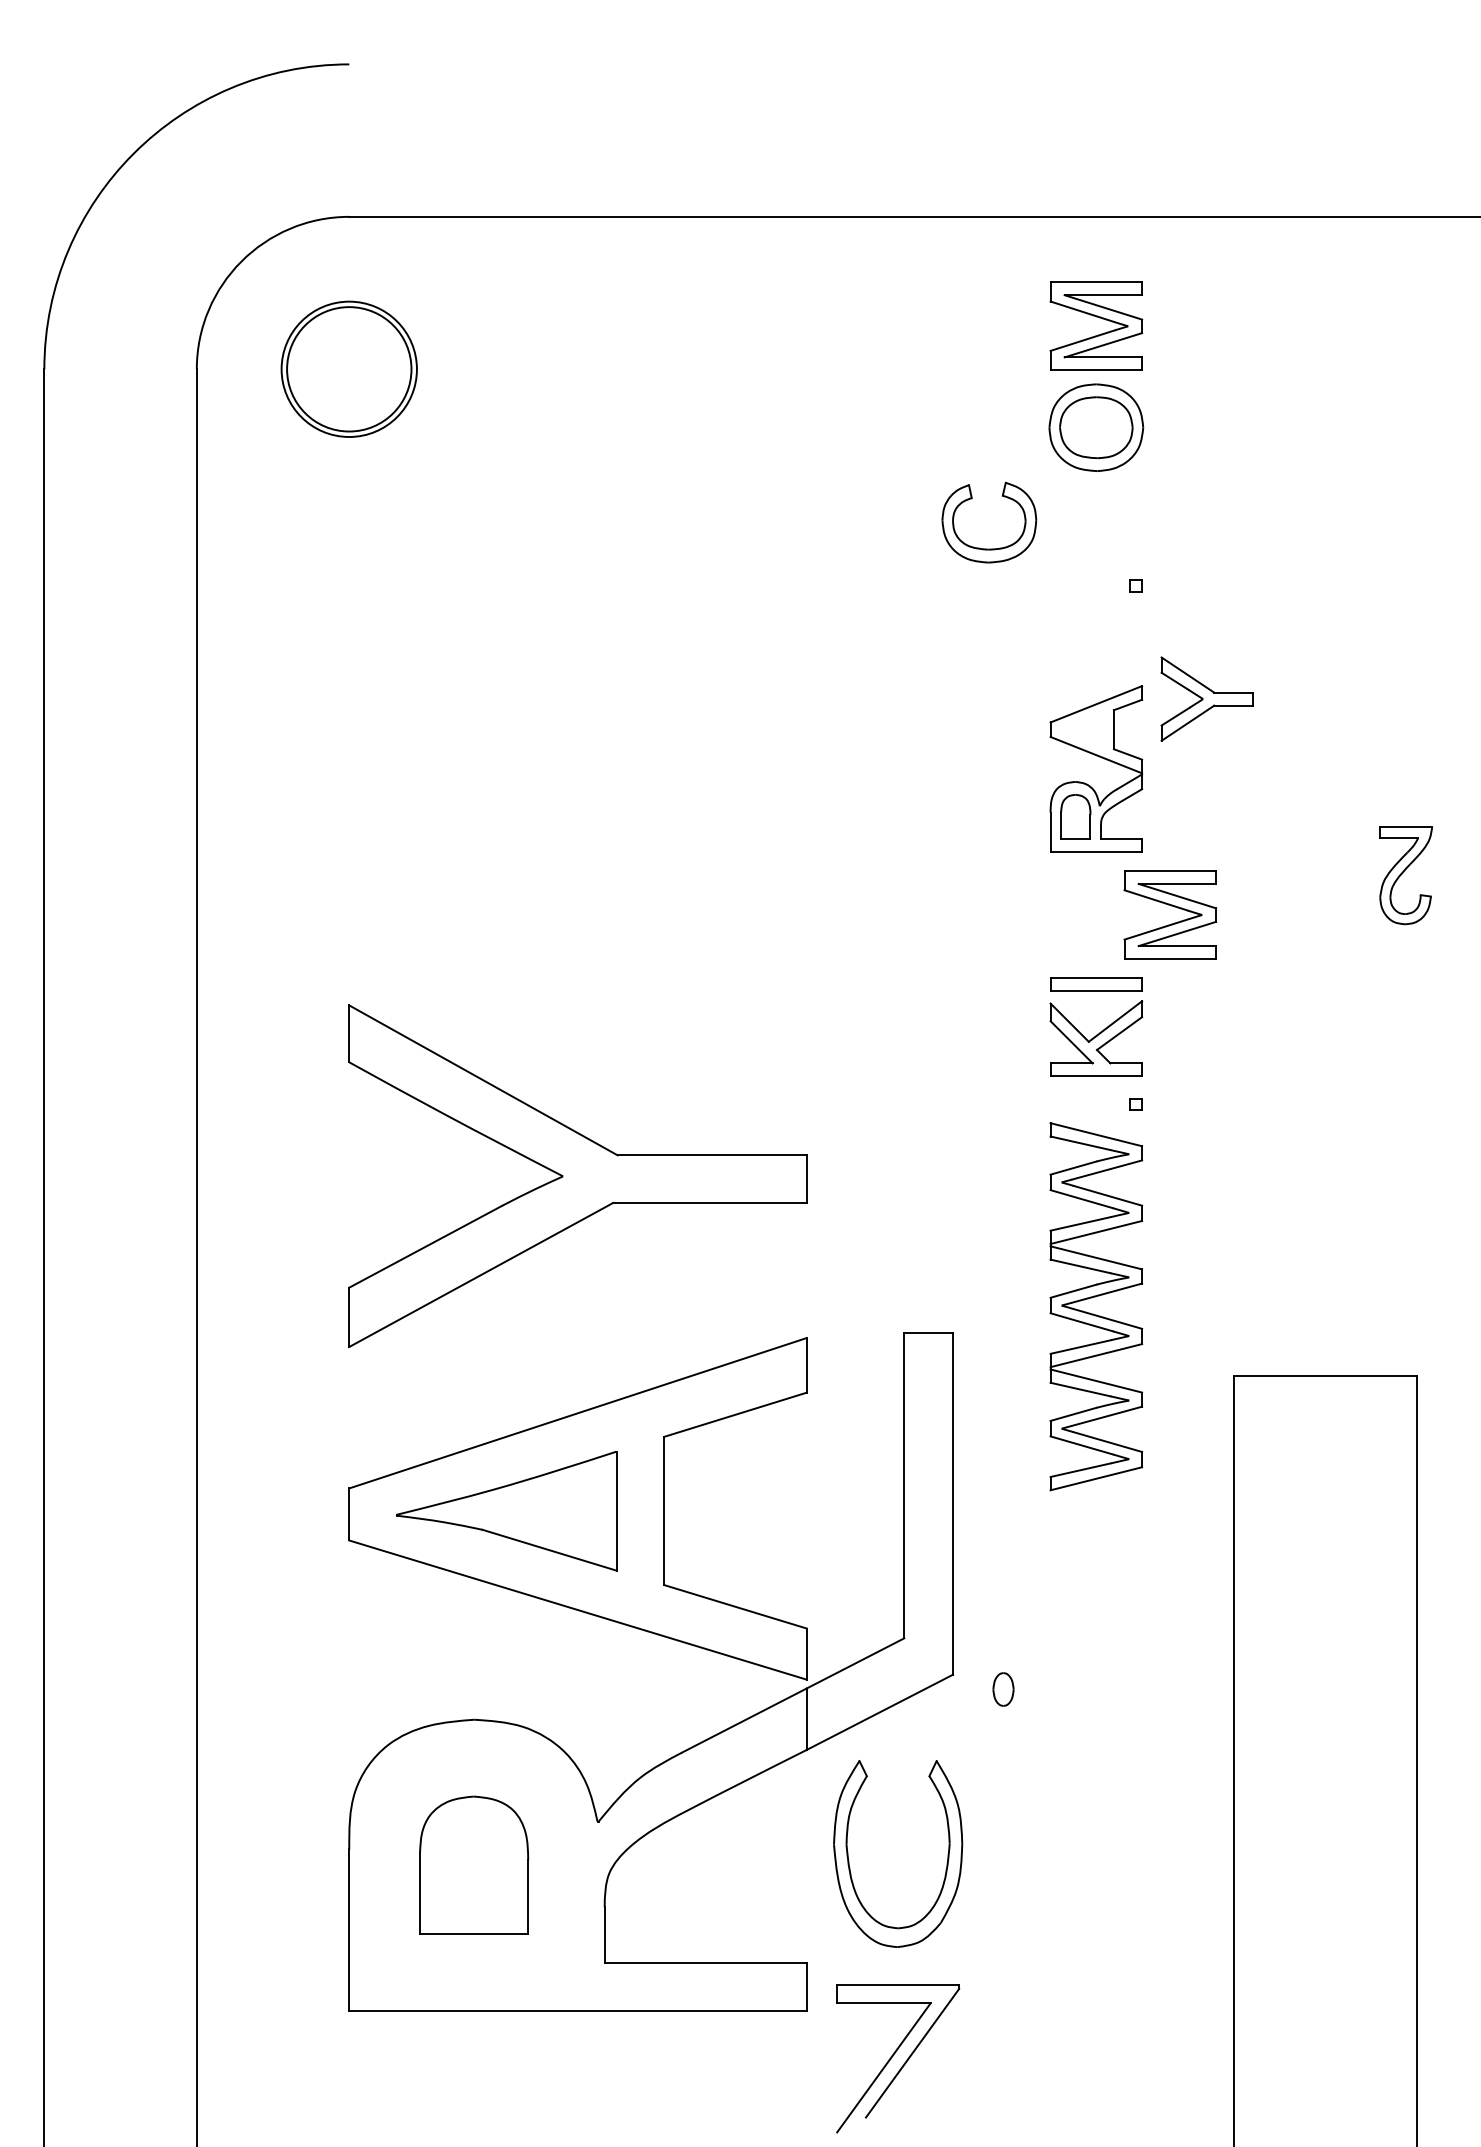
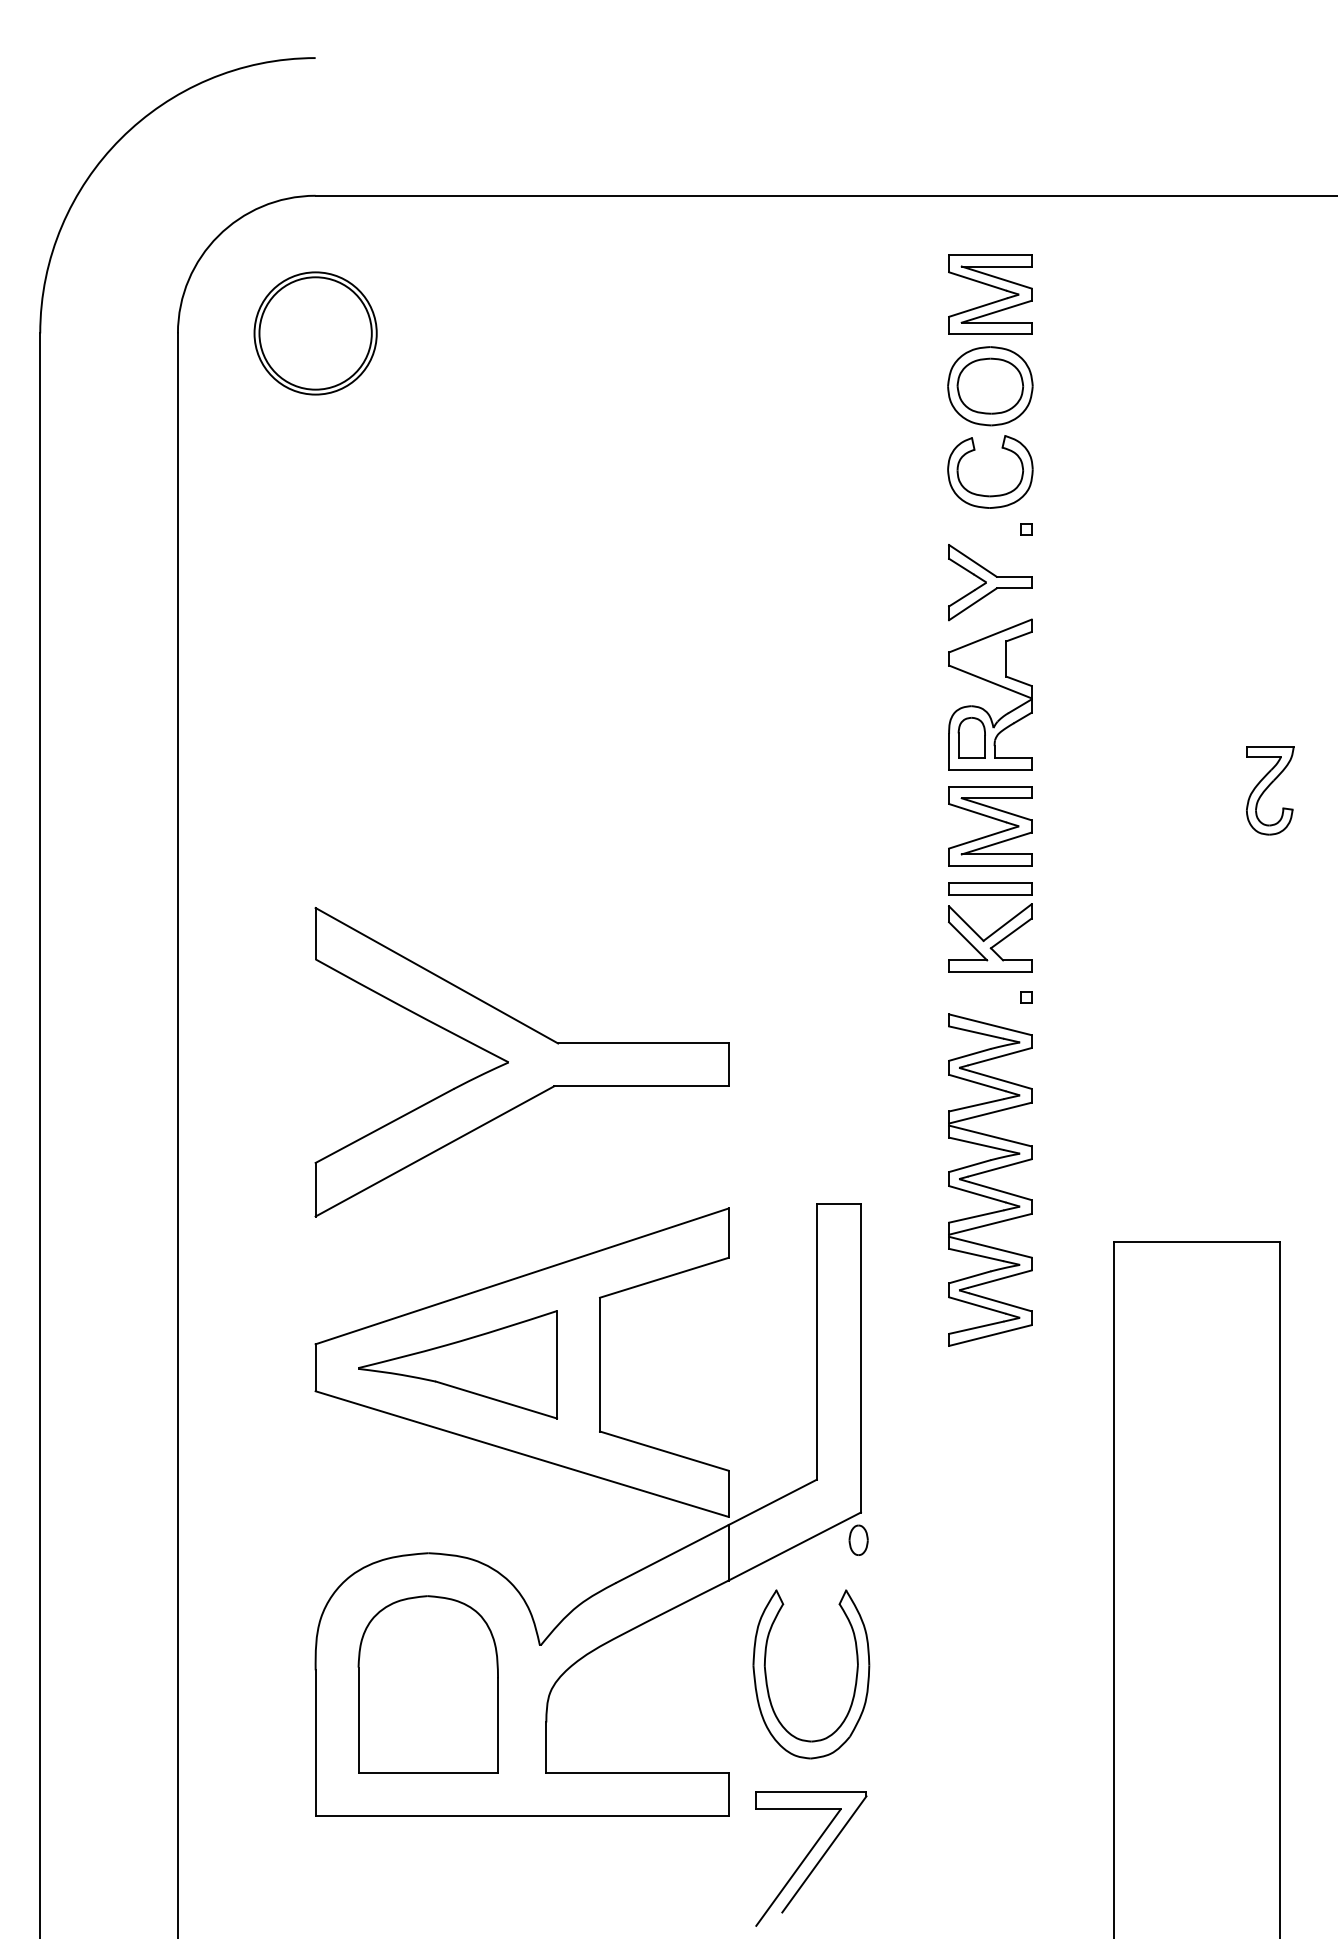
part: (989, 548) -> (990, 495), moved
part: (1206, 698) -> (989, 582), moved
part: (1171, 906) -> (991, 818), moved
part: (1003, 1689) -> (858, 1540), moved
part: (474, 1864) -> (428, 1683), size x1.43

